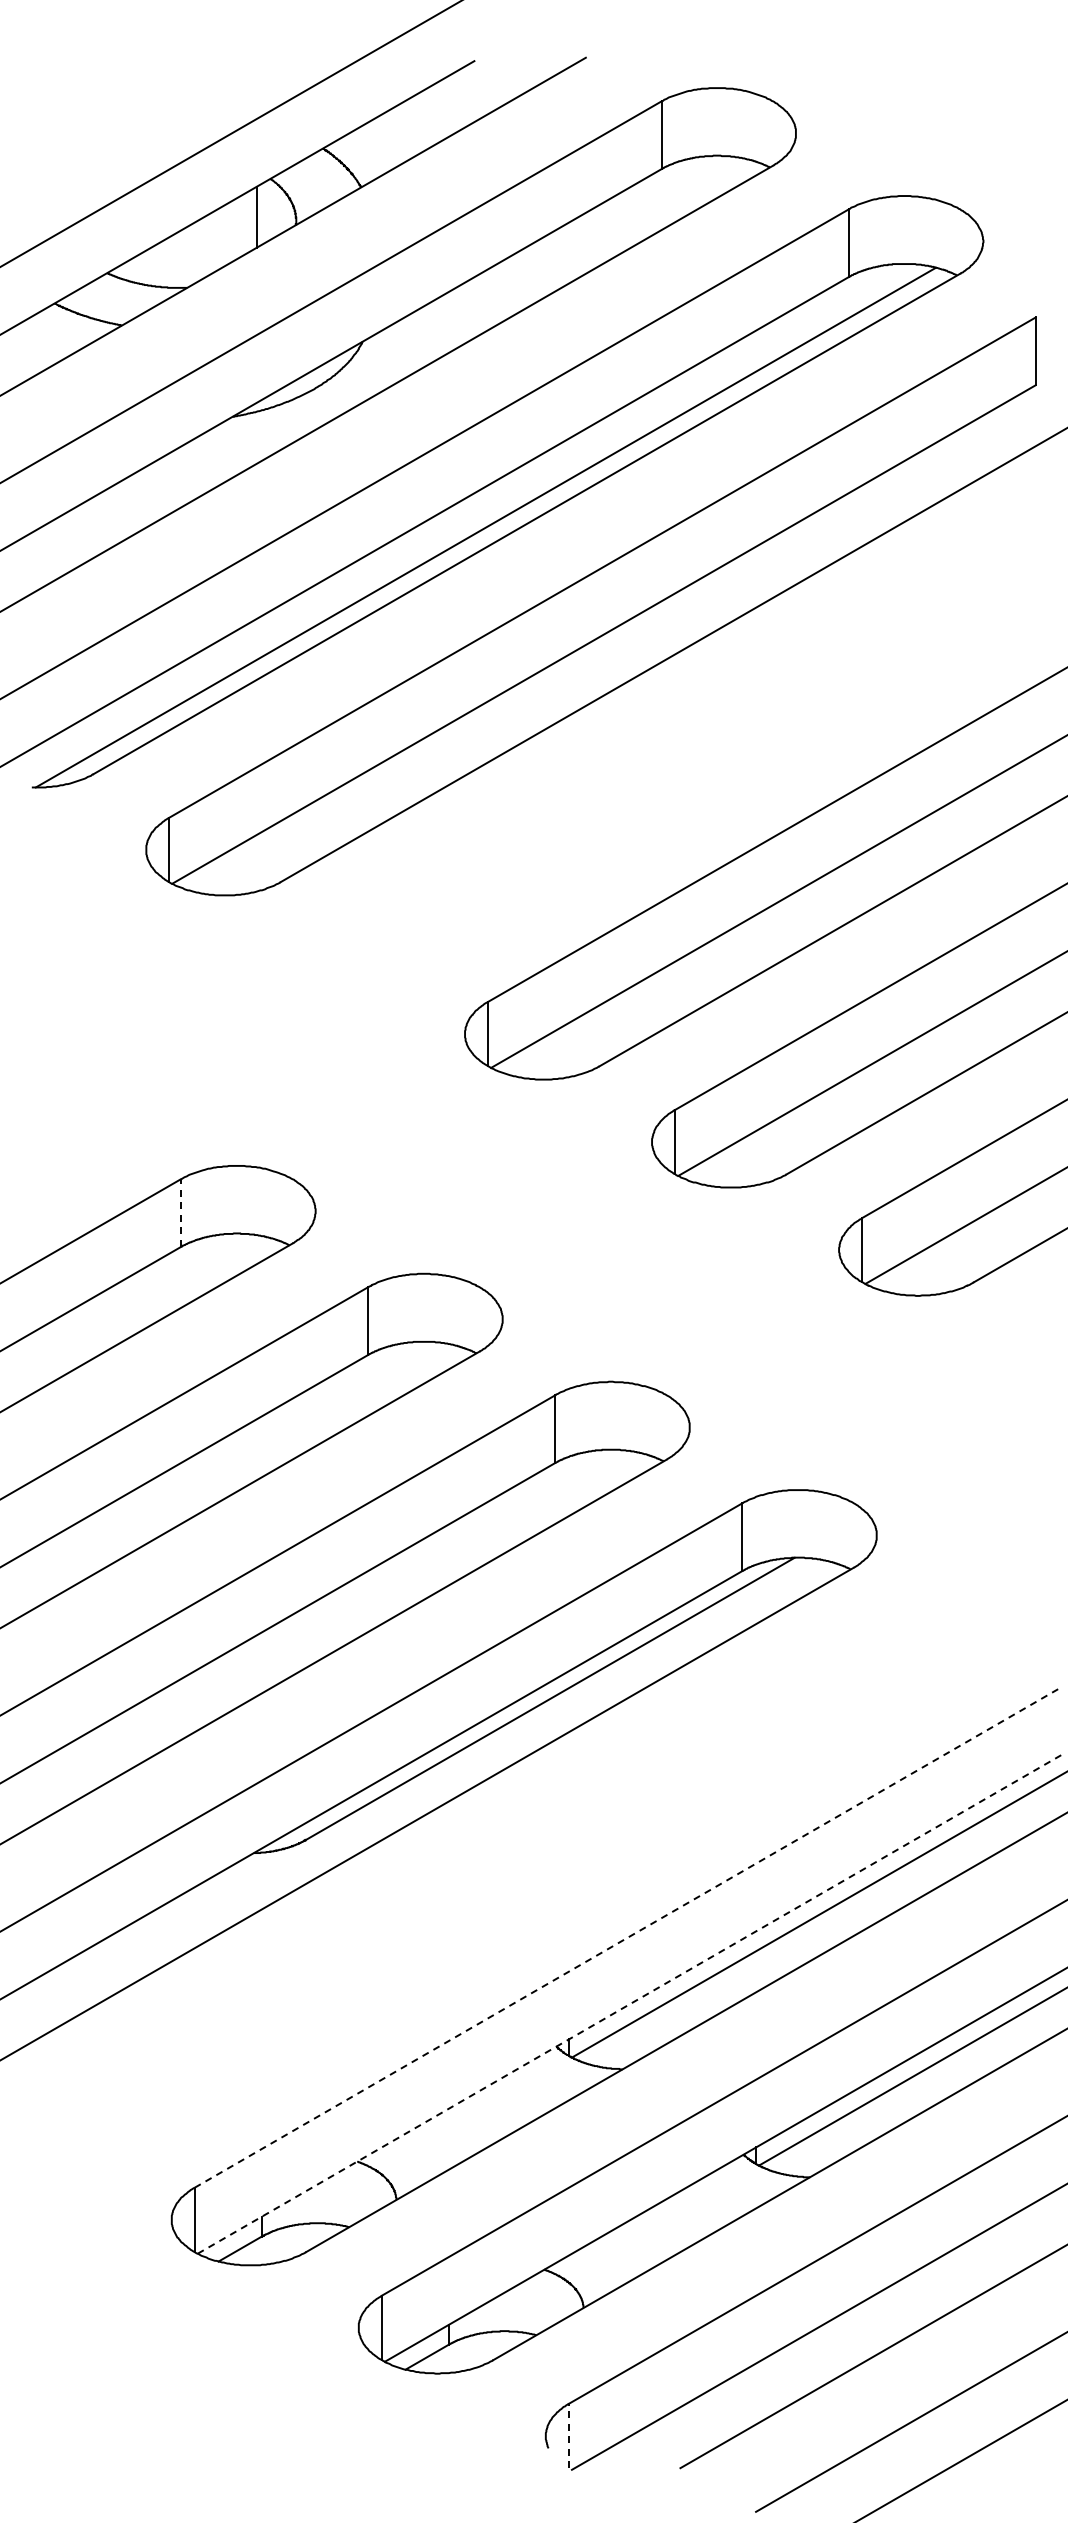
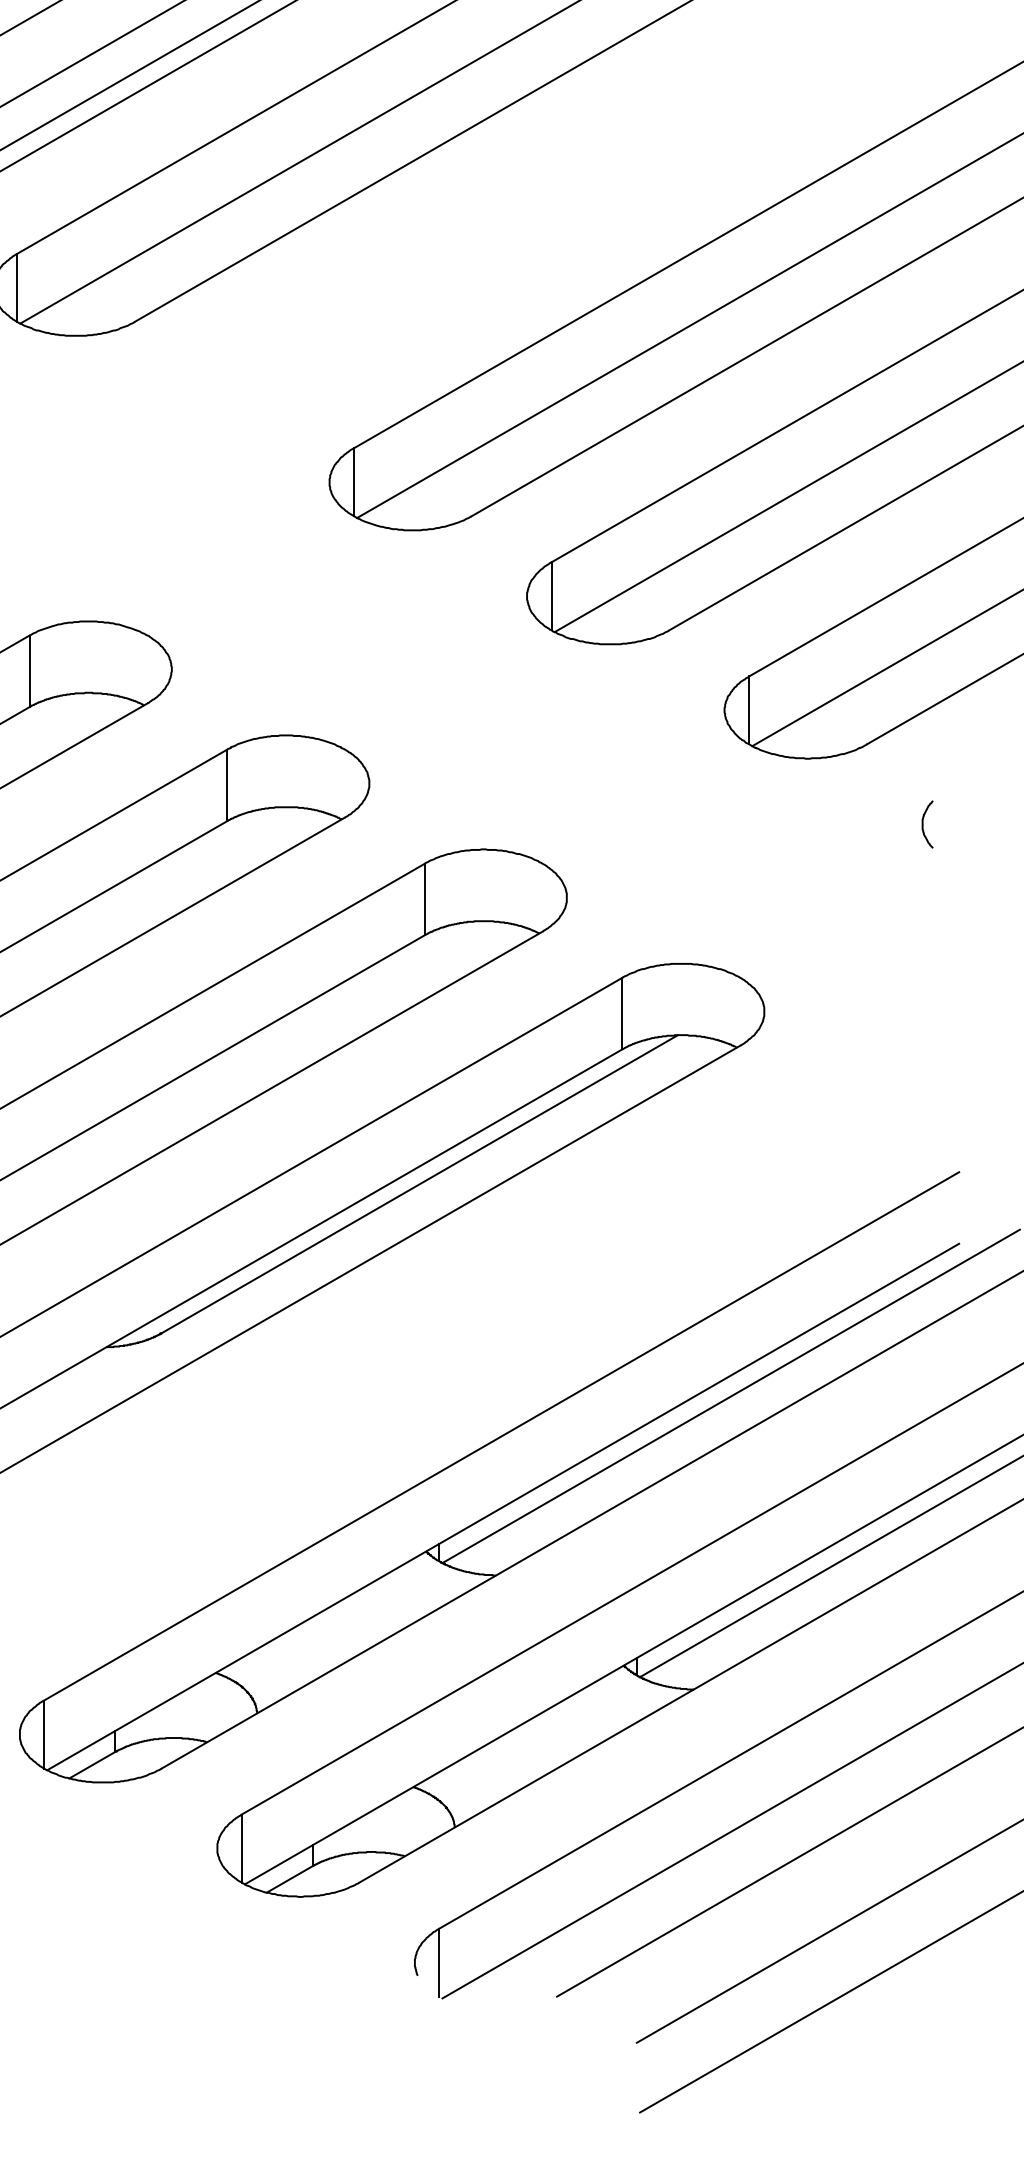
line: (181, 1213) -> (30, 671), dashed -> solid
curve: (1027, 1357) -> (923, 823), added
line: (628, 1937) -> (502, 1436), dashed -> solid
line: (629, 2004) -> (503, 1507), dashed -> solid
line: (568, 2435) -> (438, 1962), dashed -> solid

